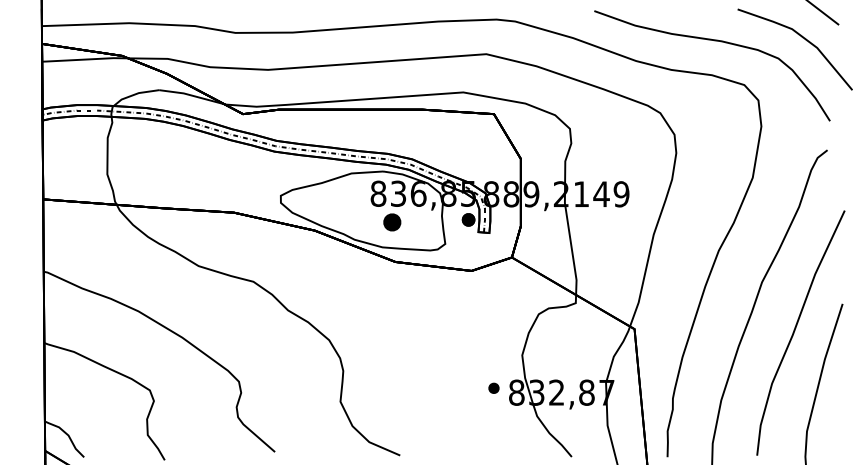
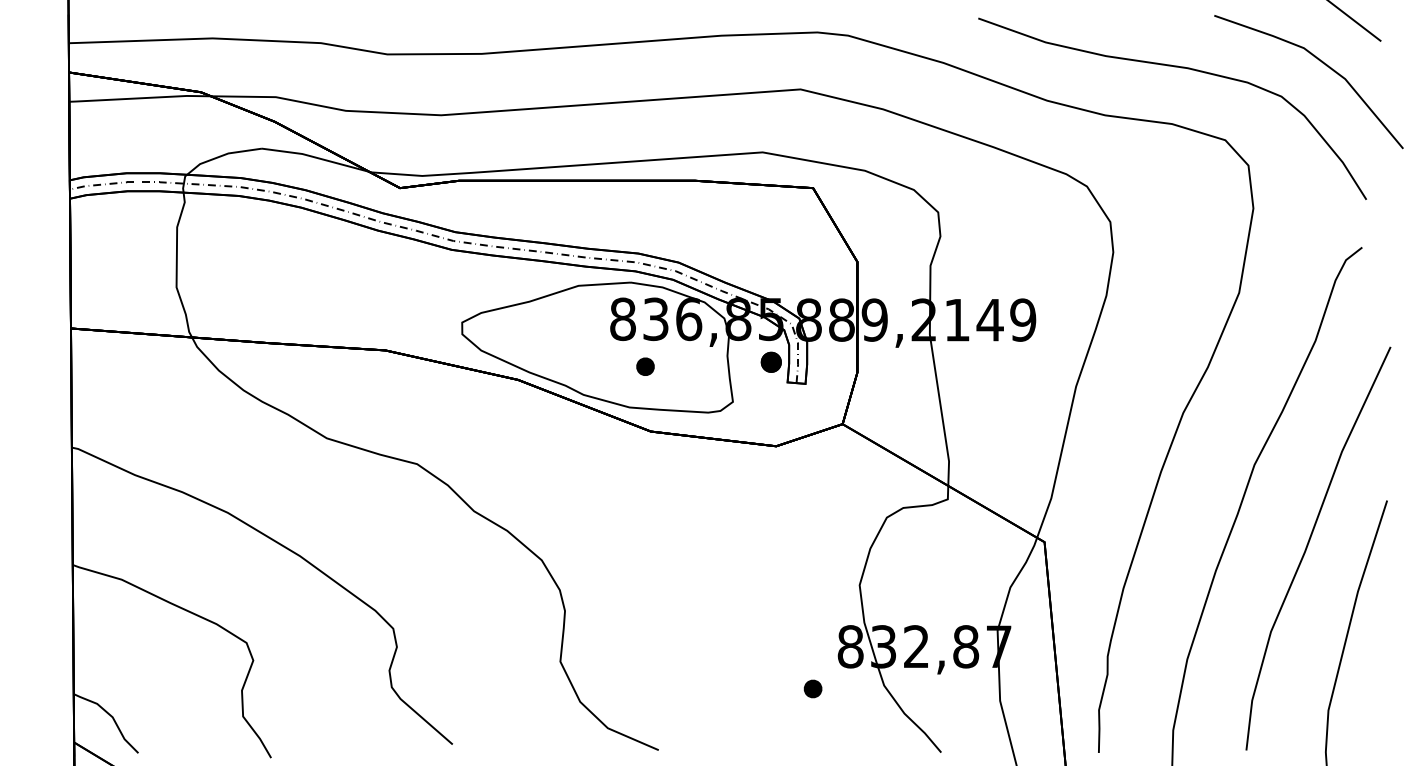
part: (391, 222) -> (644, 366), size x0.62
part: (493, 387) -> (812, 687), moved

